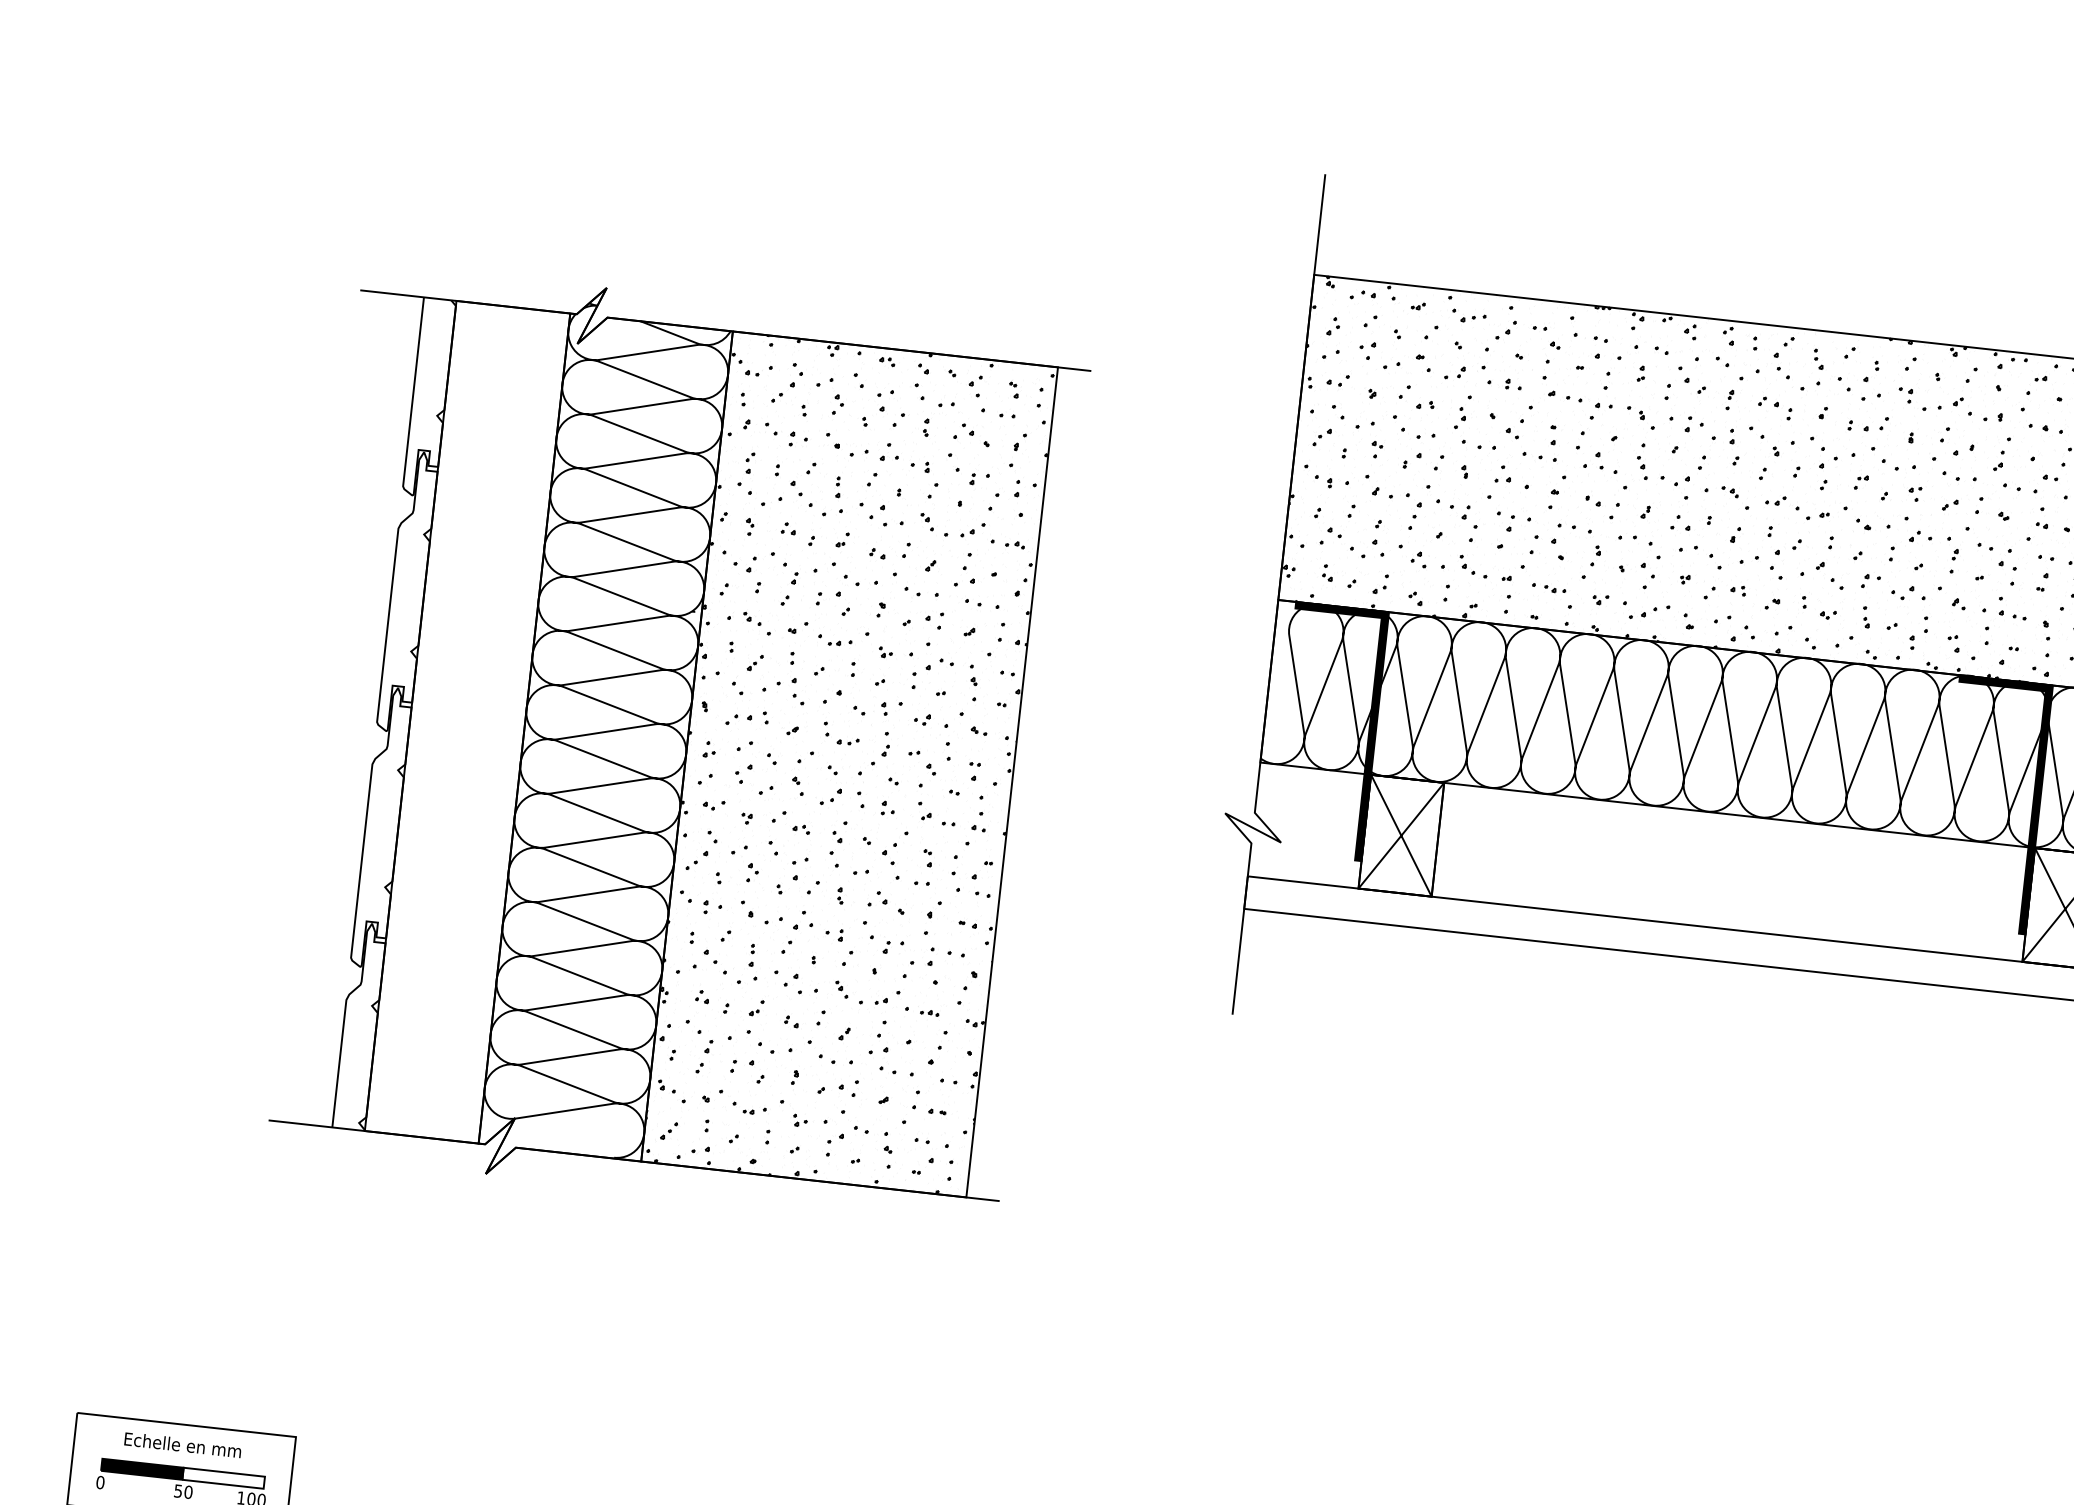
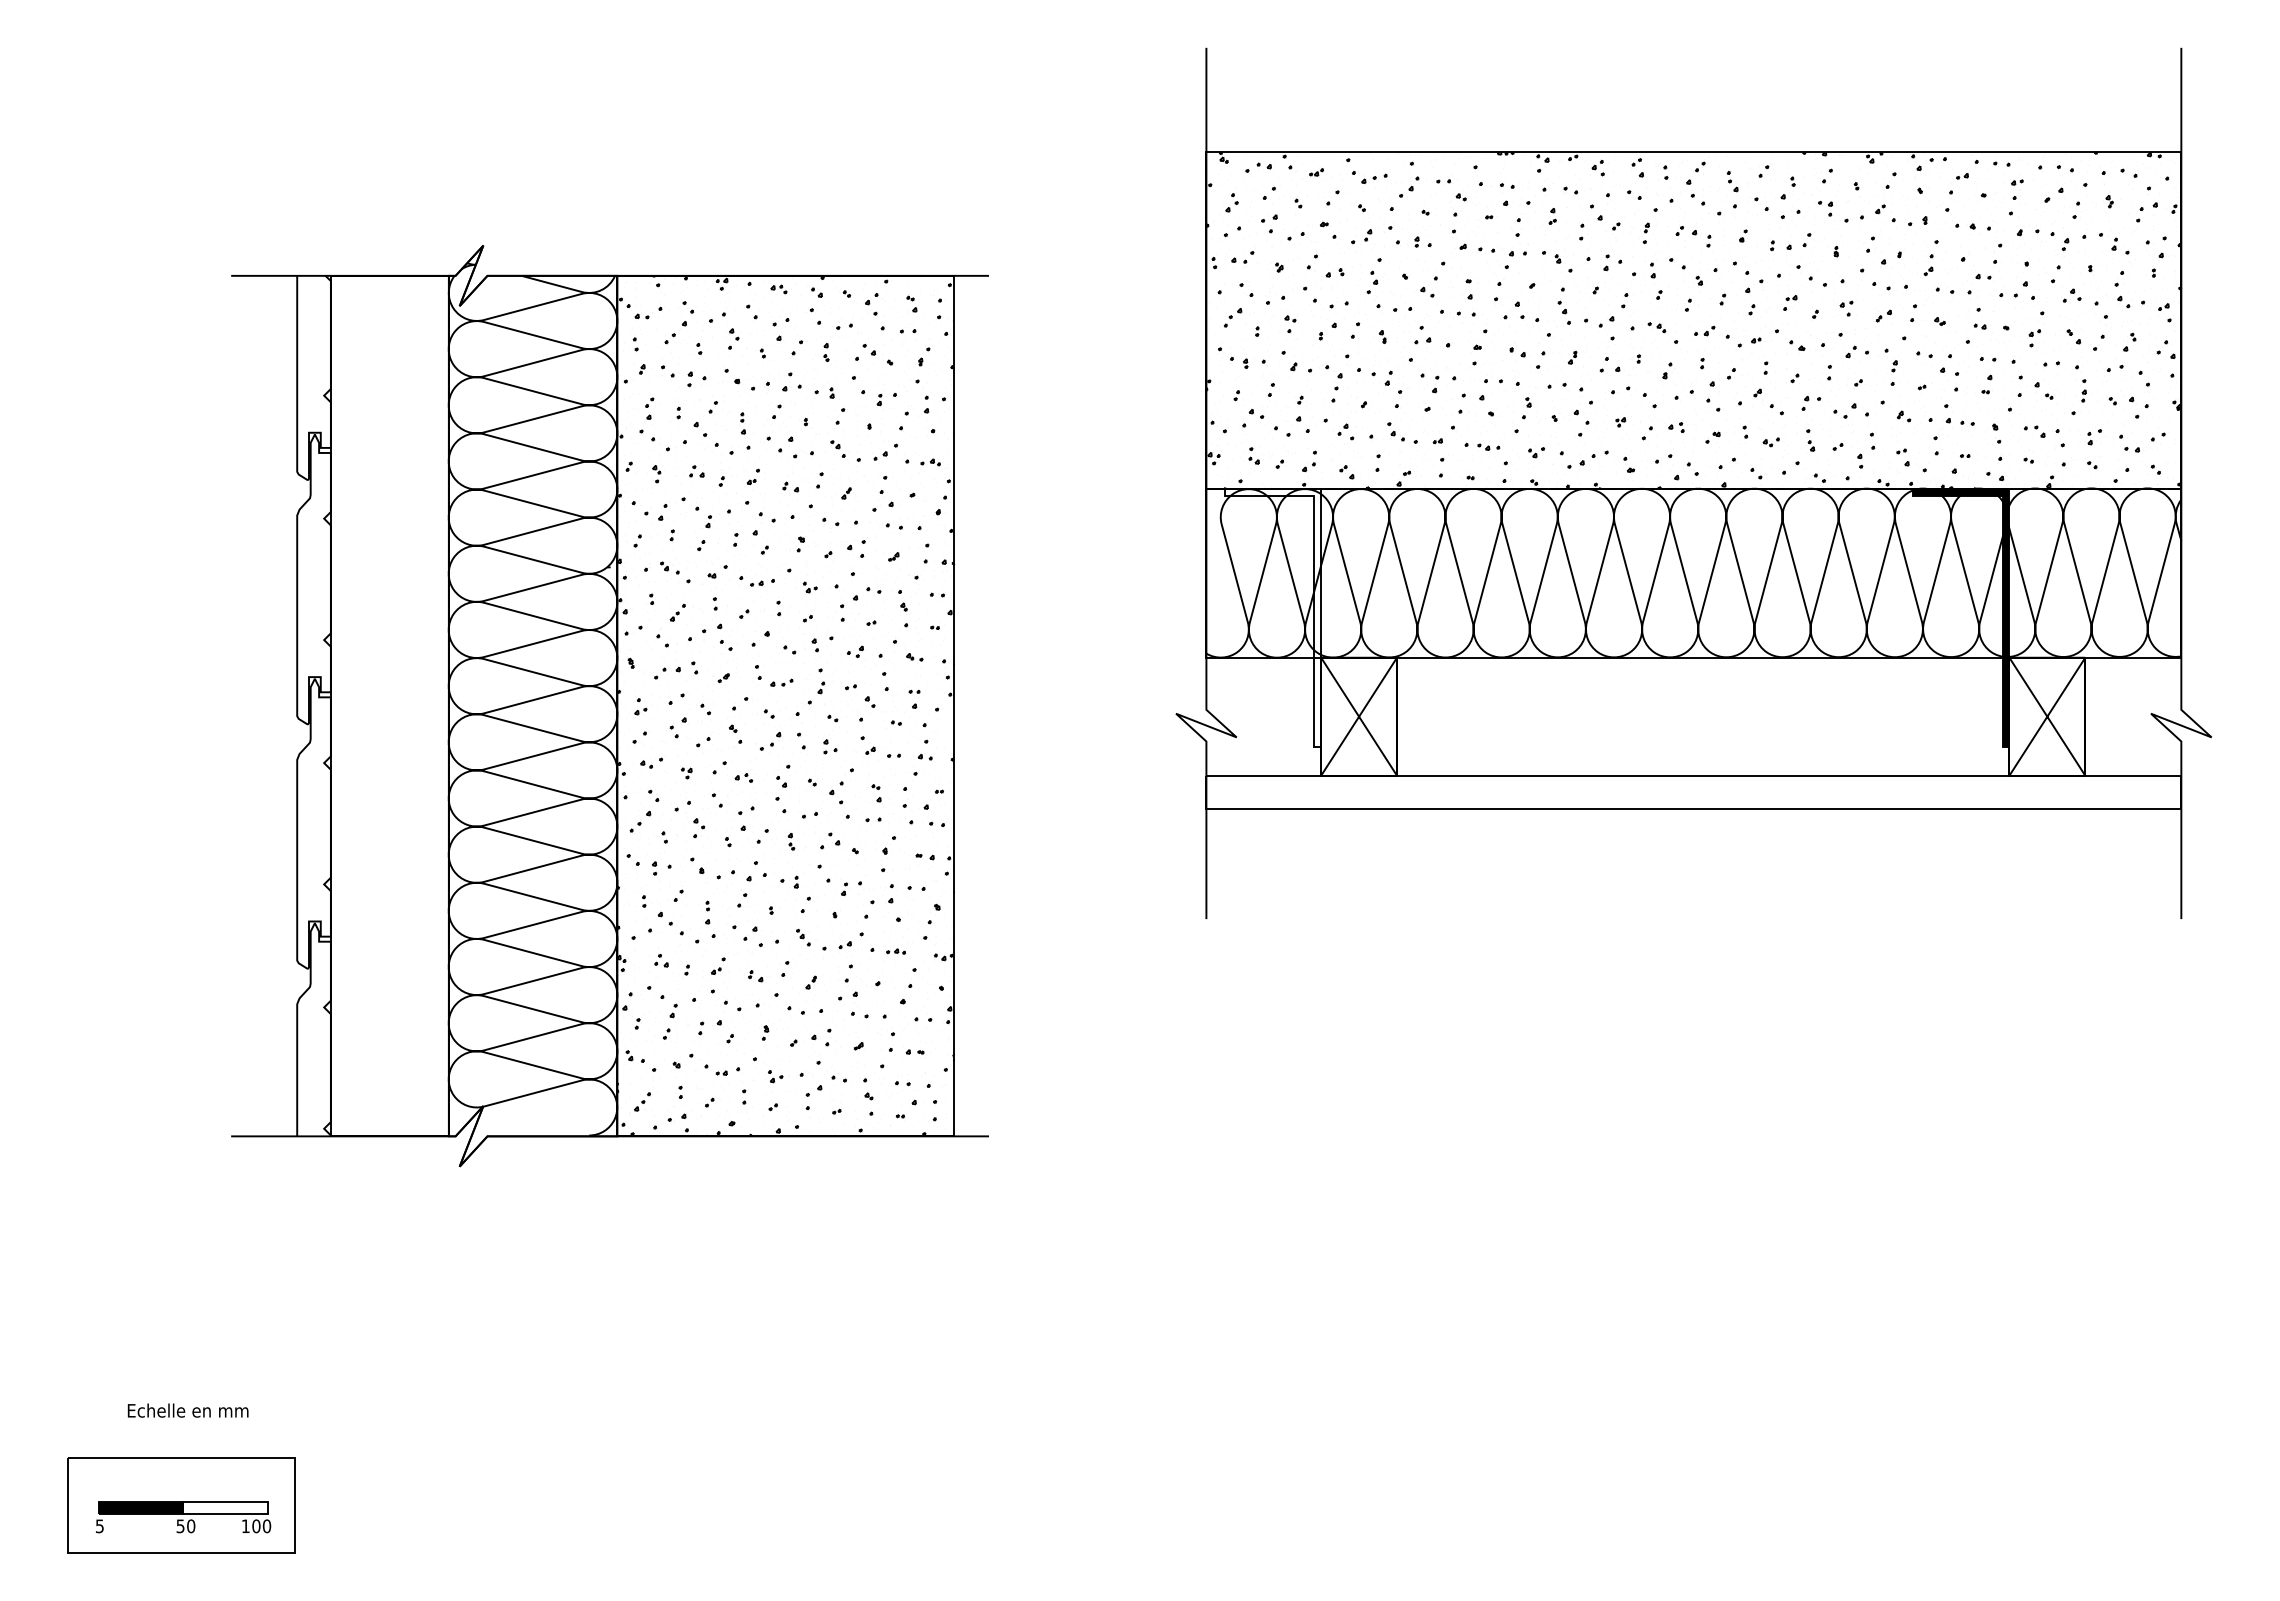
fill: (1328, 731) -> (1272, 618), removed
text: (182, 1444) -> (187, 1410), moved
text: (100, 1482) -> (99, 1526), 0 -> 5

